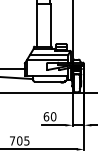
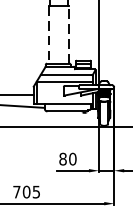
line: (50, 24) -> (68, 33), solid -> dashed
line: (36, 25) -> (49, 34), solid -> dashed
text: (46, 116) -> (63, 158), 60 -> 80

